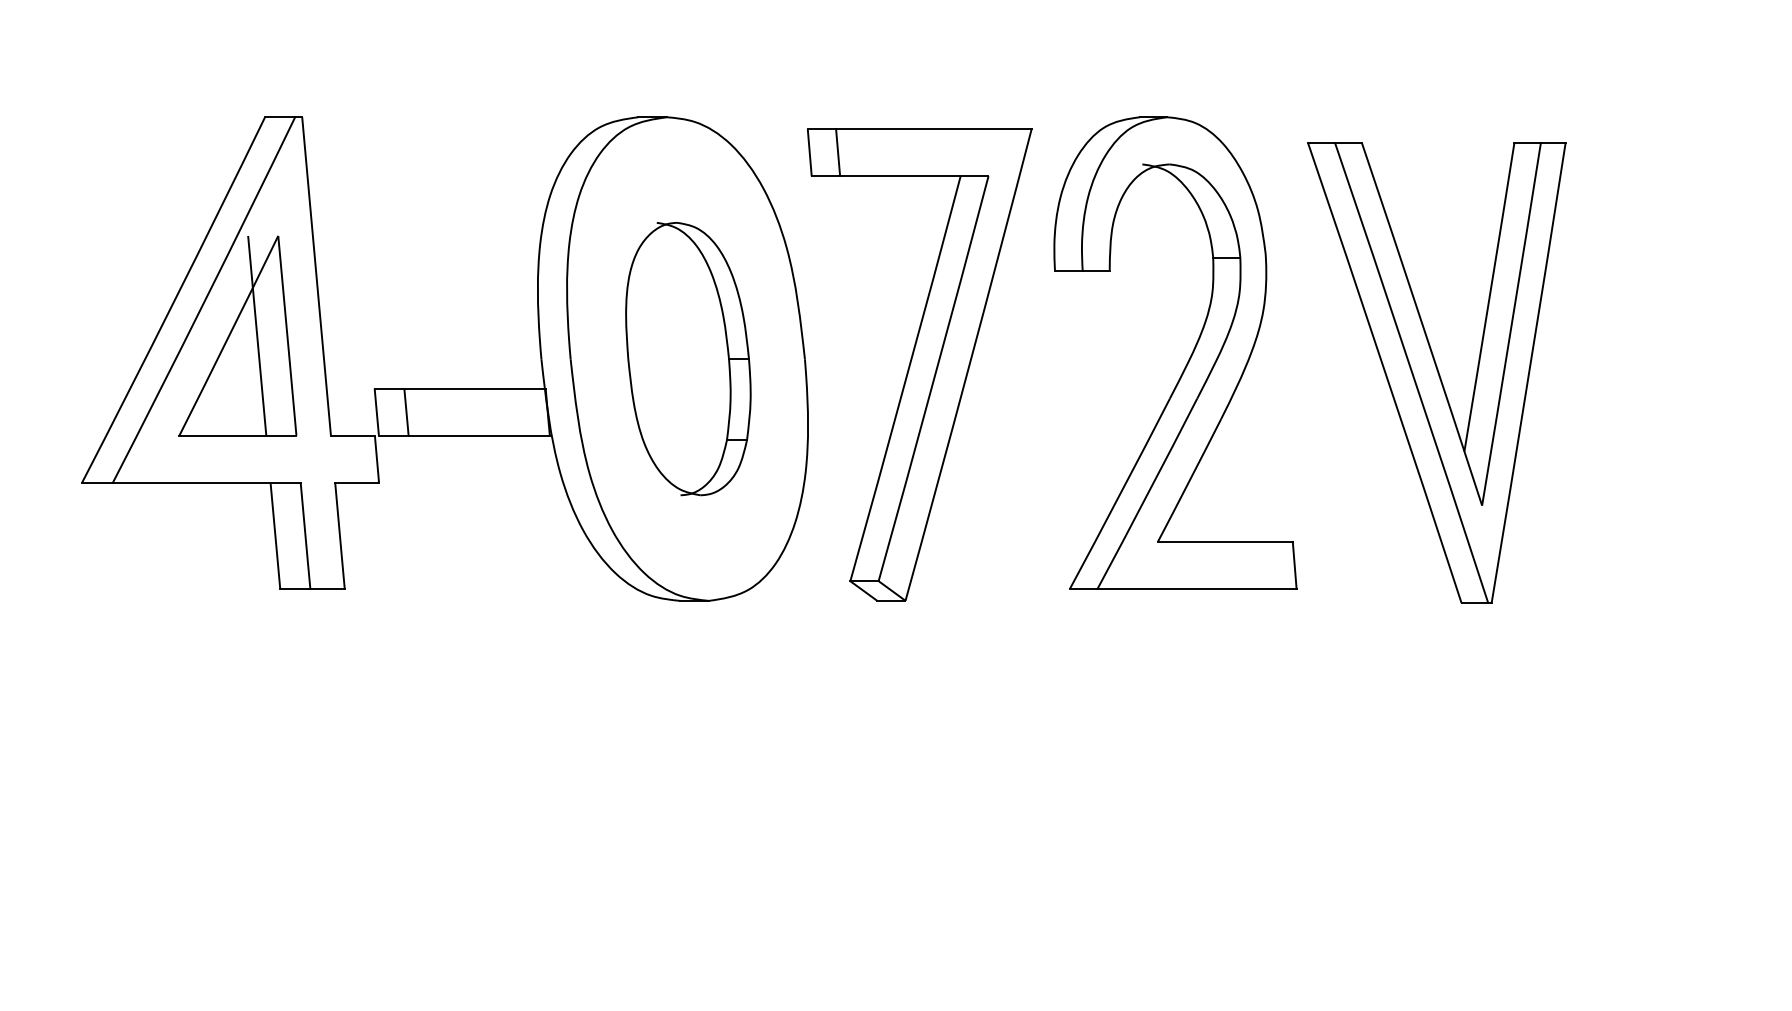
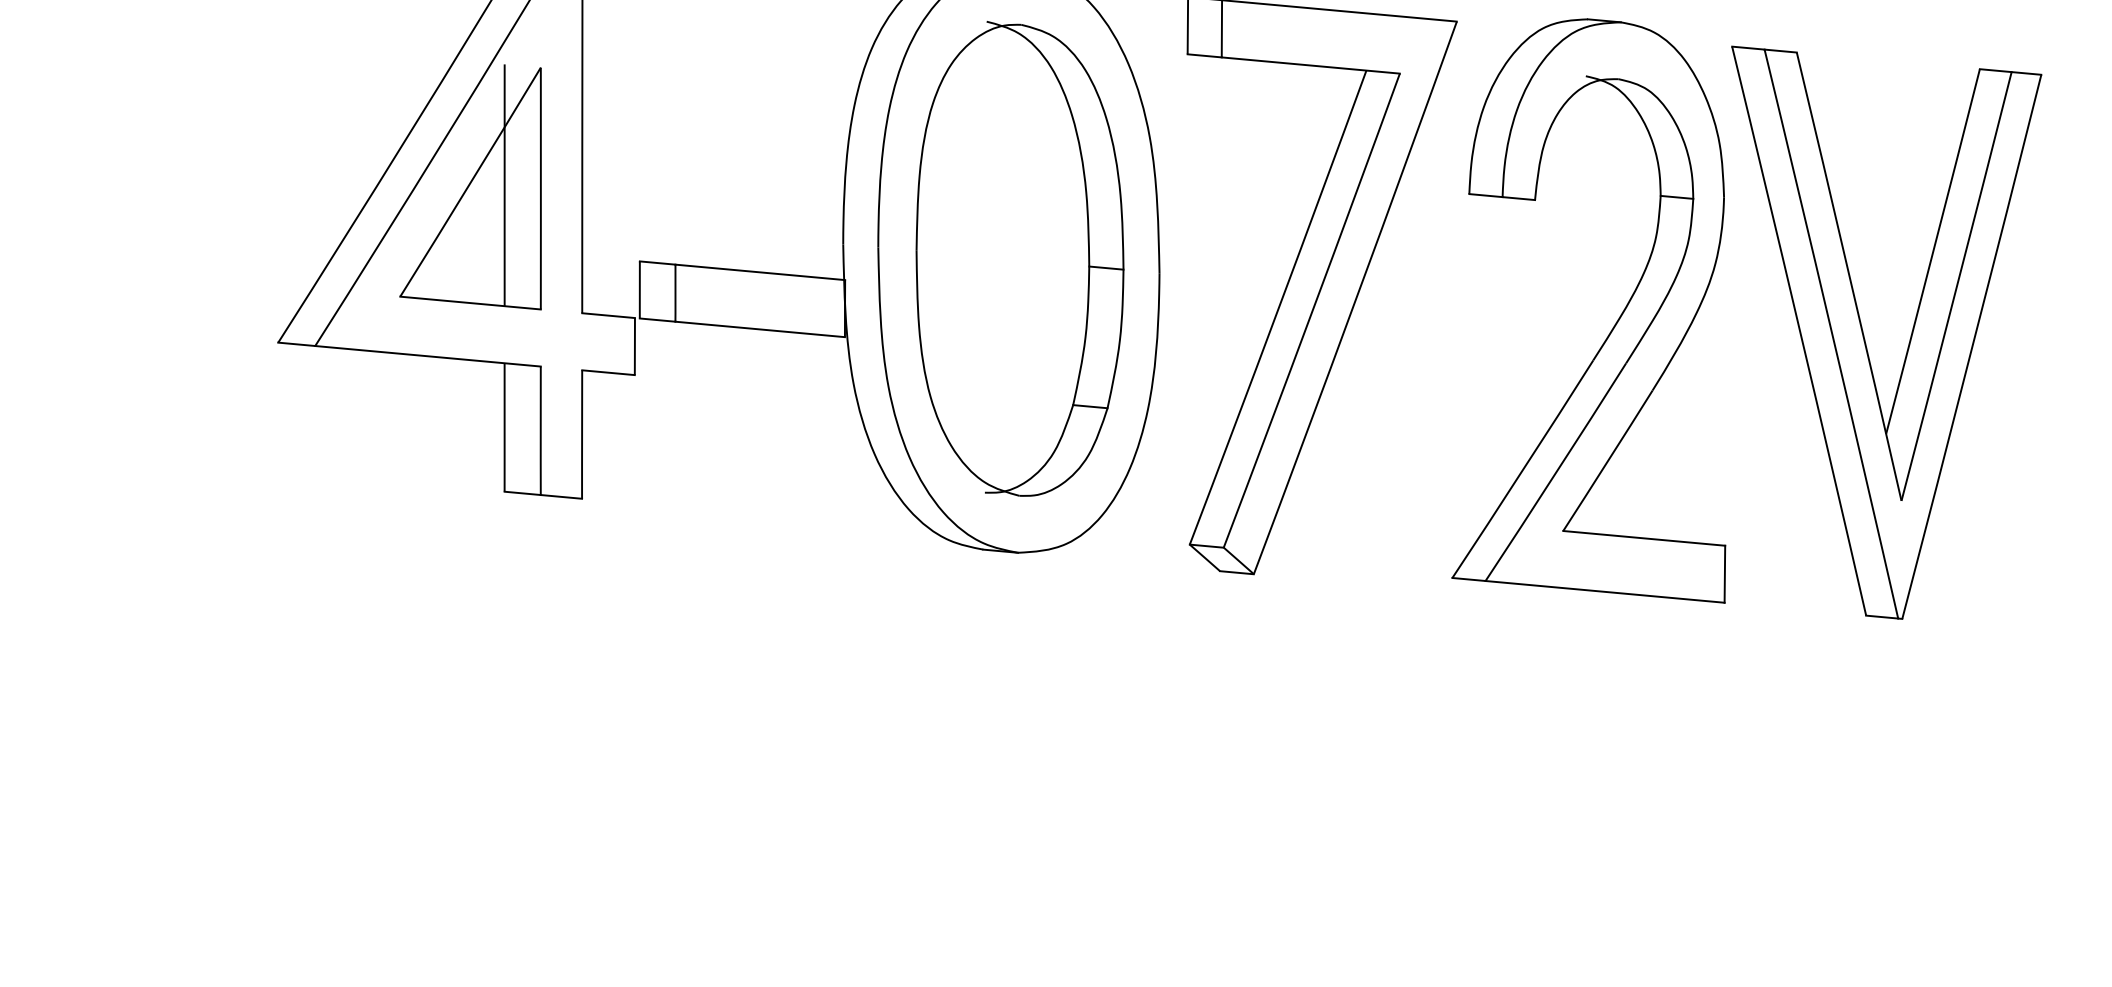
part: (688, 358) -> (1019, 259), size x1.43
part: (1436, 372) -> (1861, 336), moved

